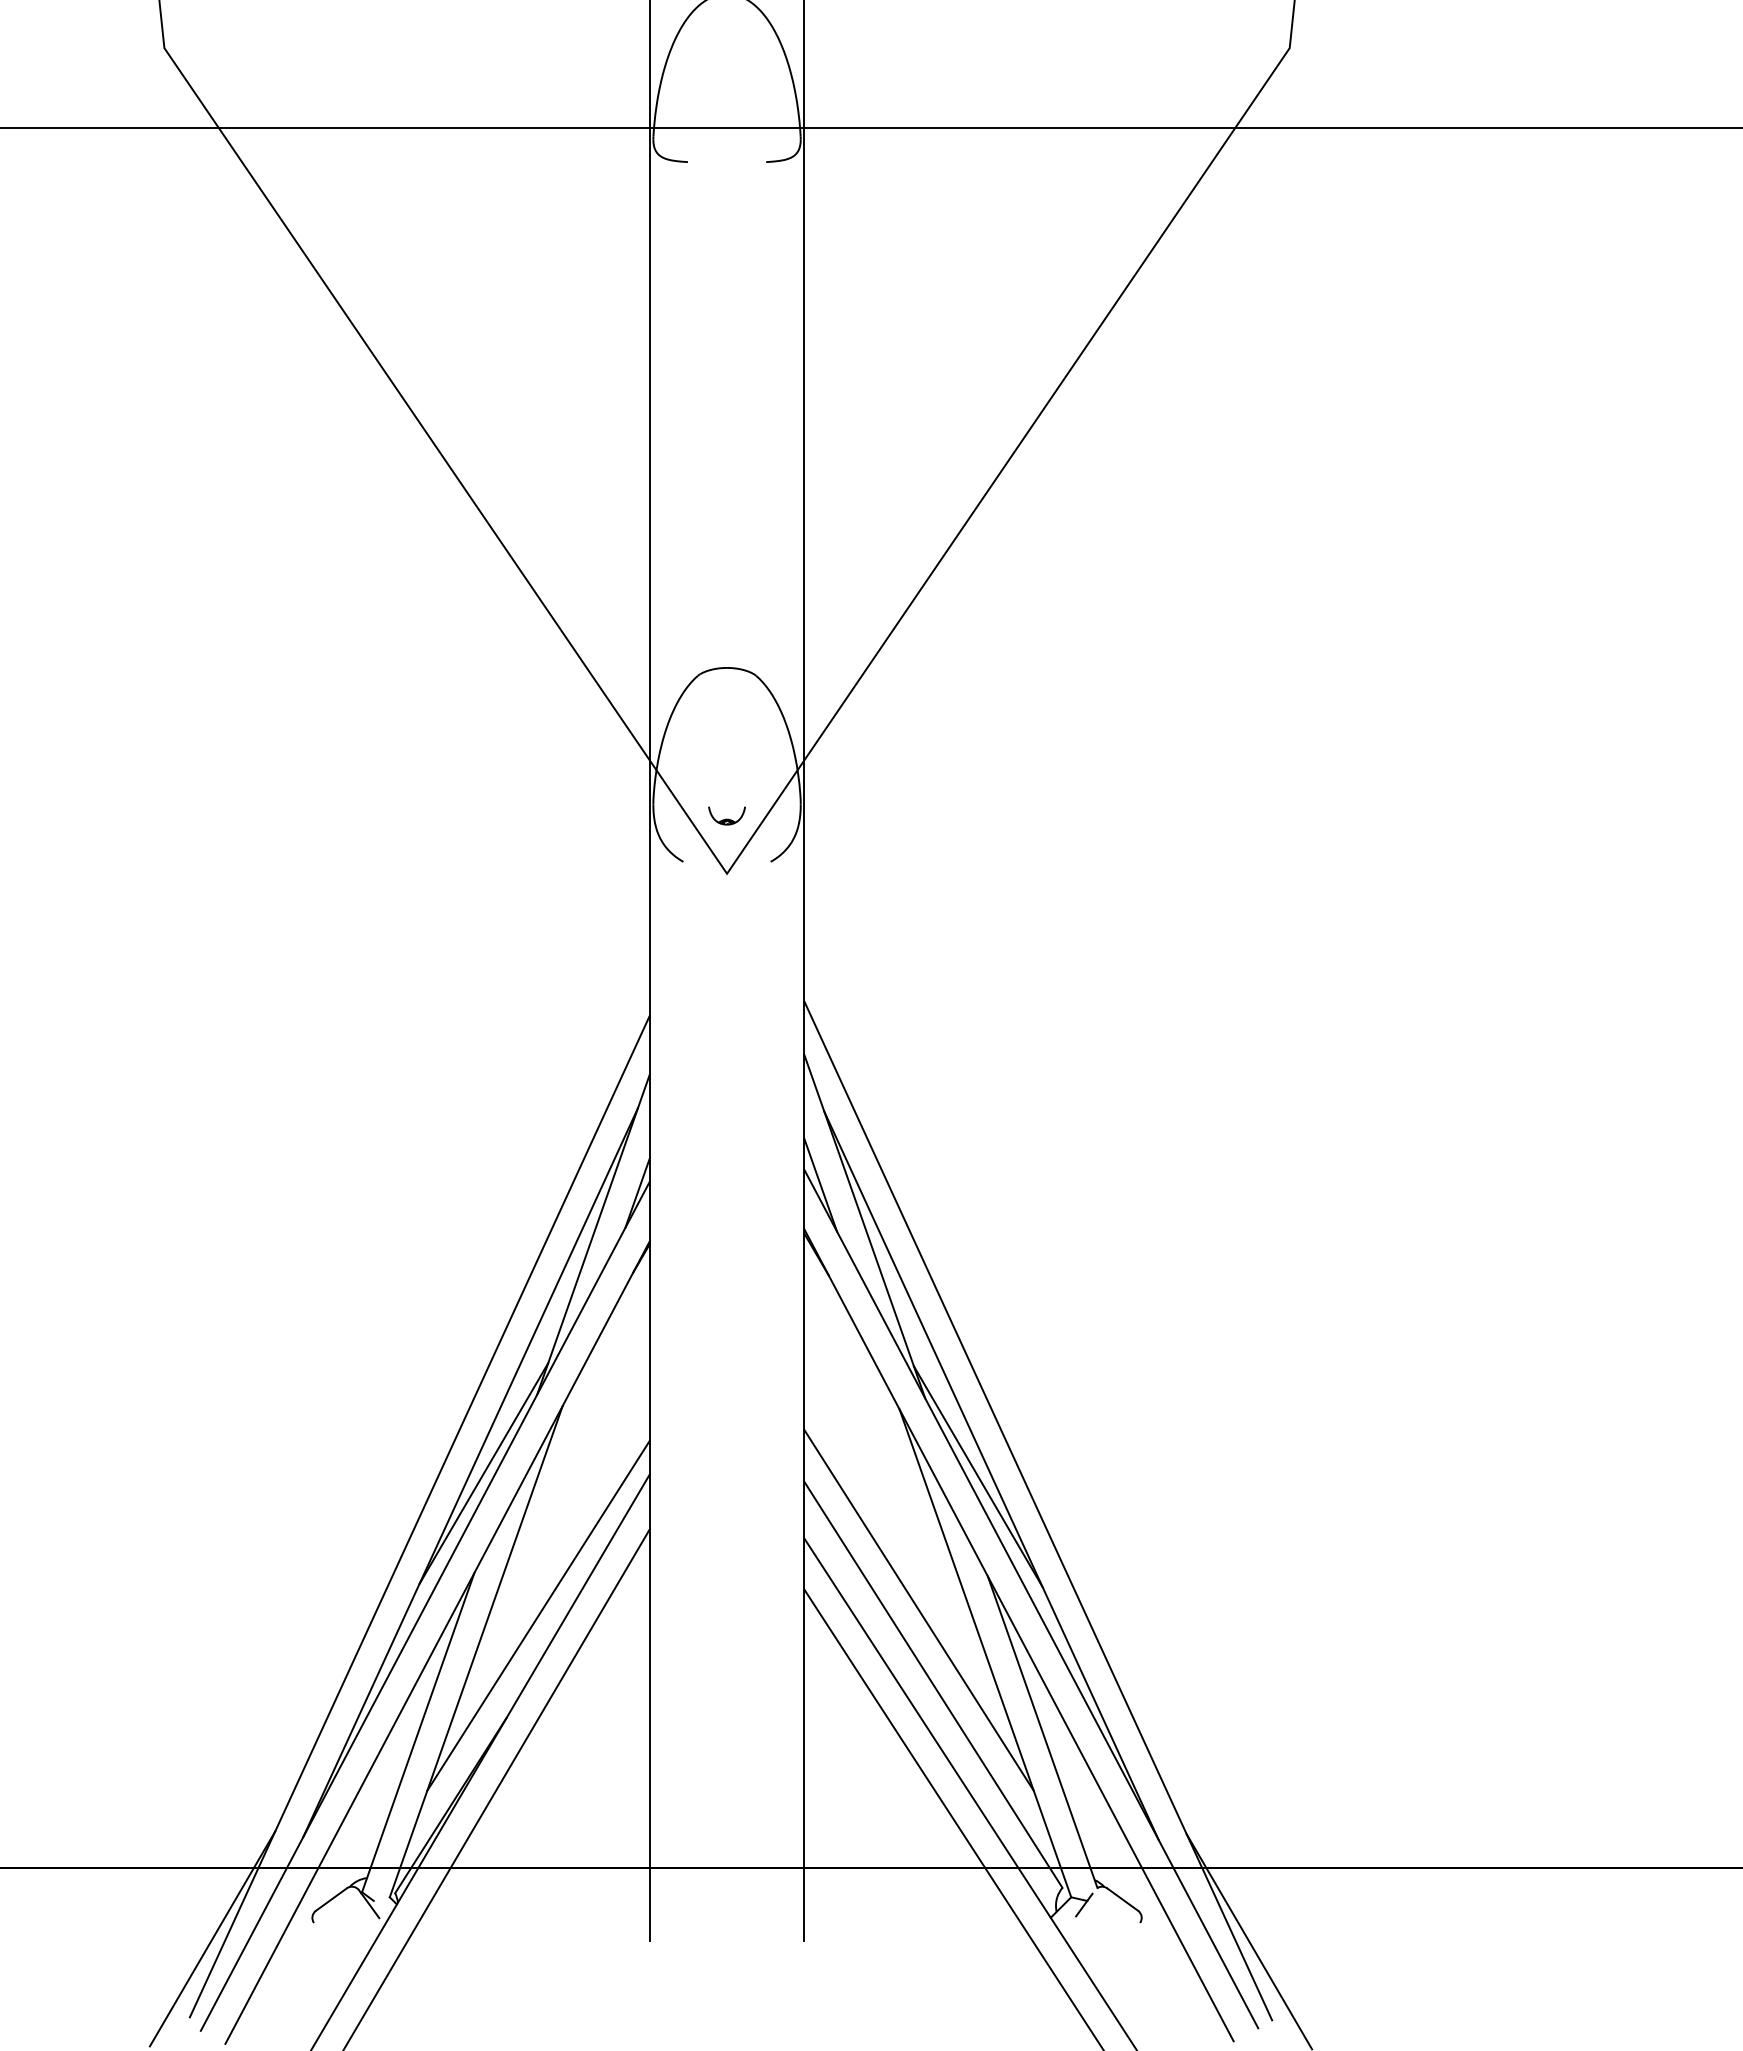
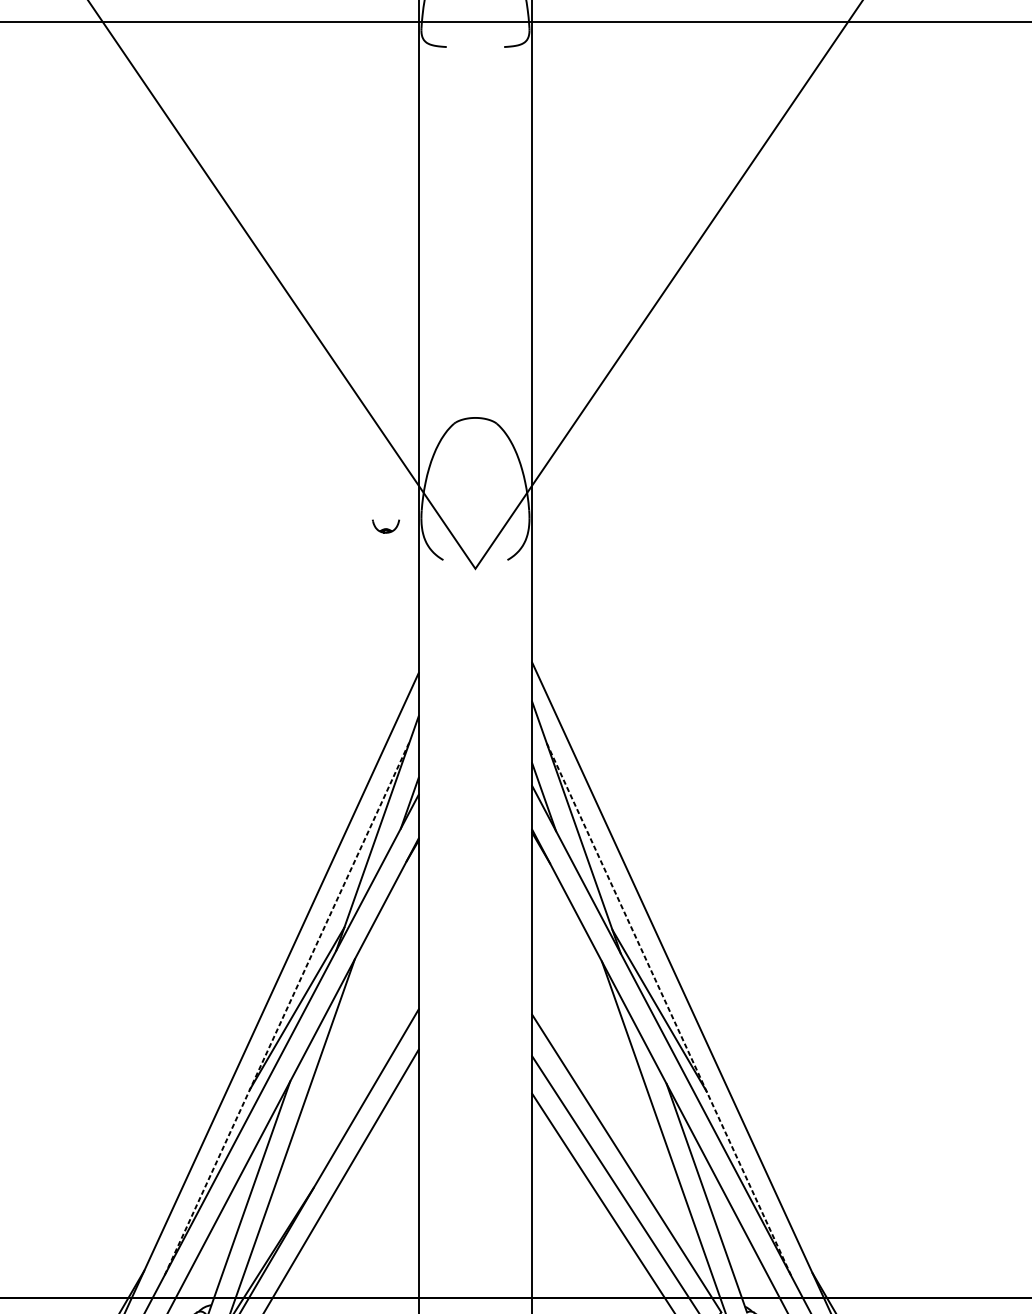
part: (726, 815) -> (385, 526), moved
line: (470, 1472) -> (287, 1007), solid -> dashed
line: (991, 1475) -> (669, 1010), solid -> dashed
line: (918, 1609) -> (615, 1108), removed
line: (538, 1615) -> (337, 1112), removed

